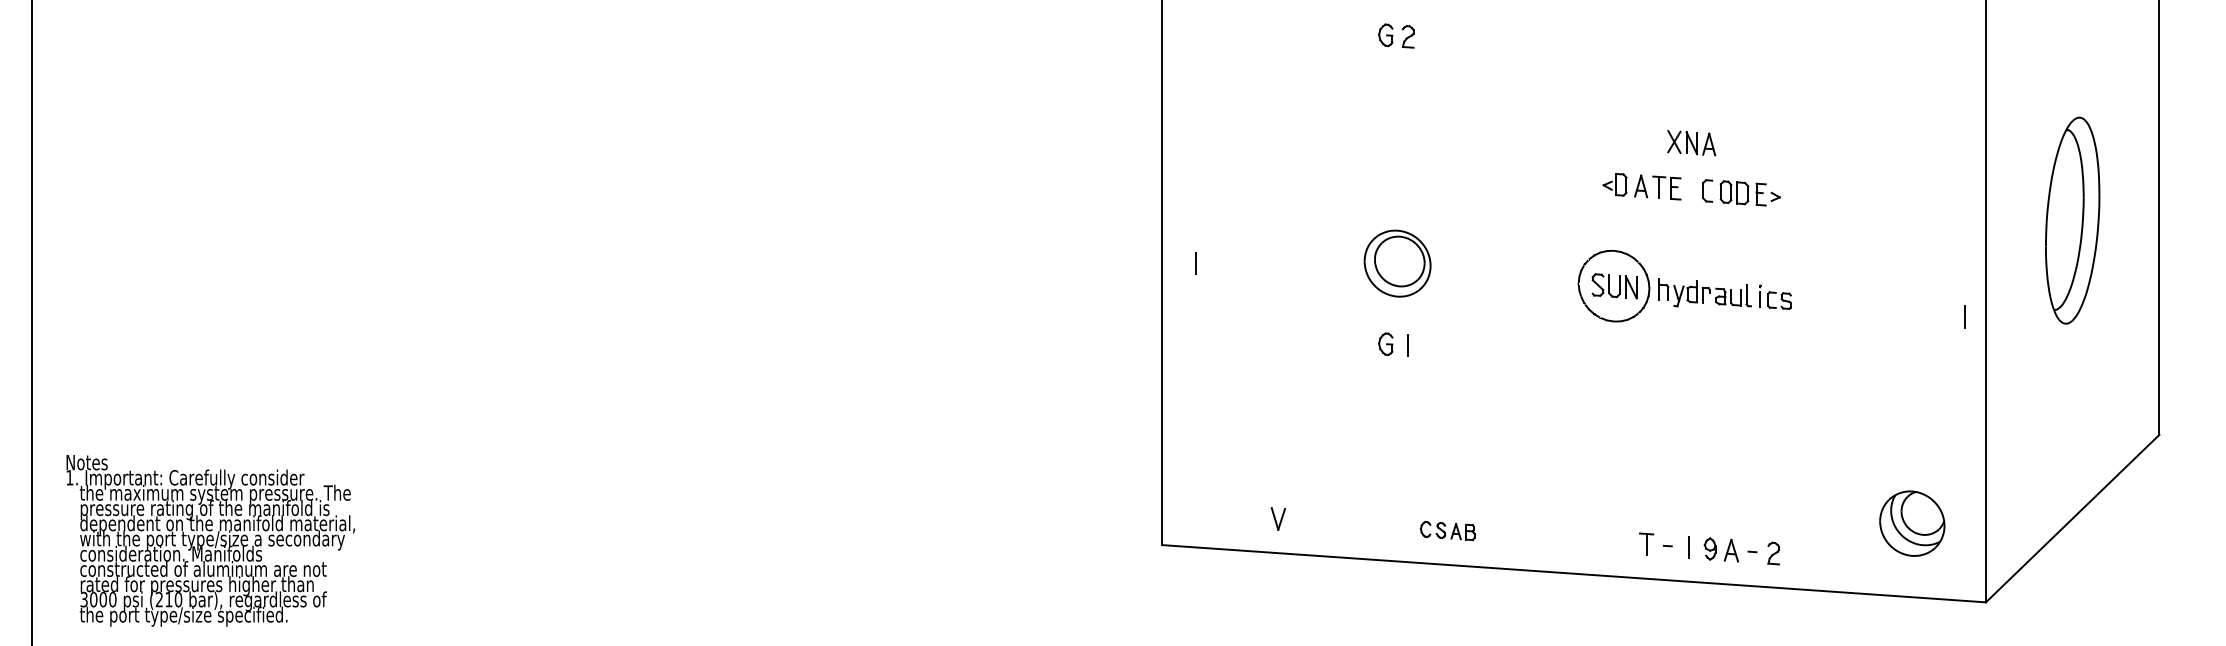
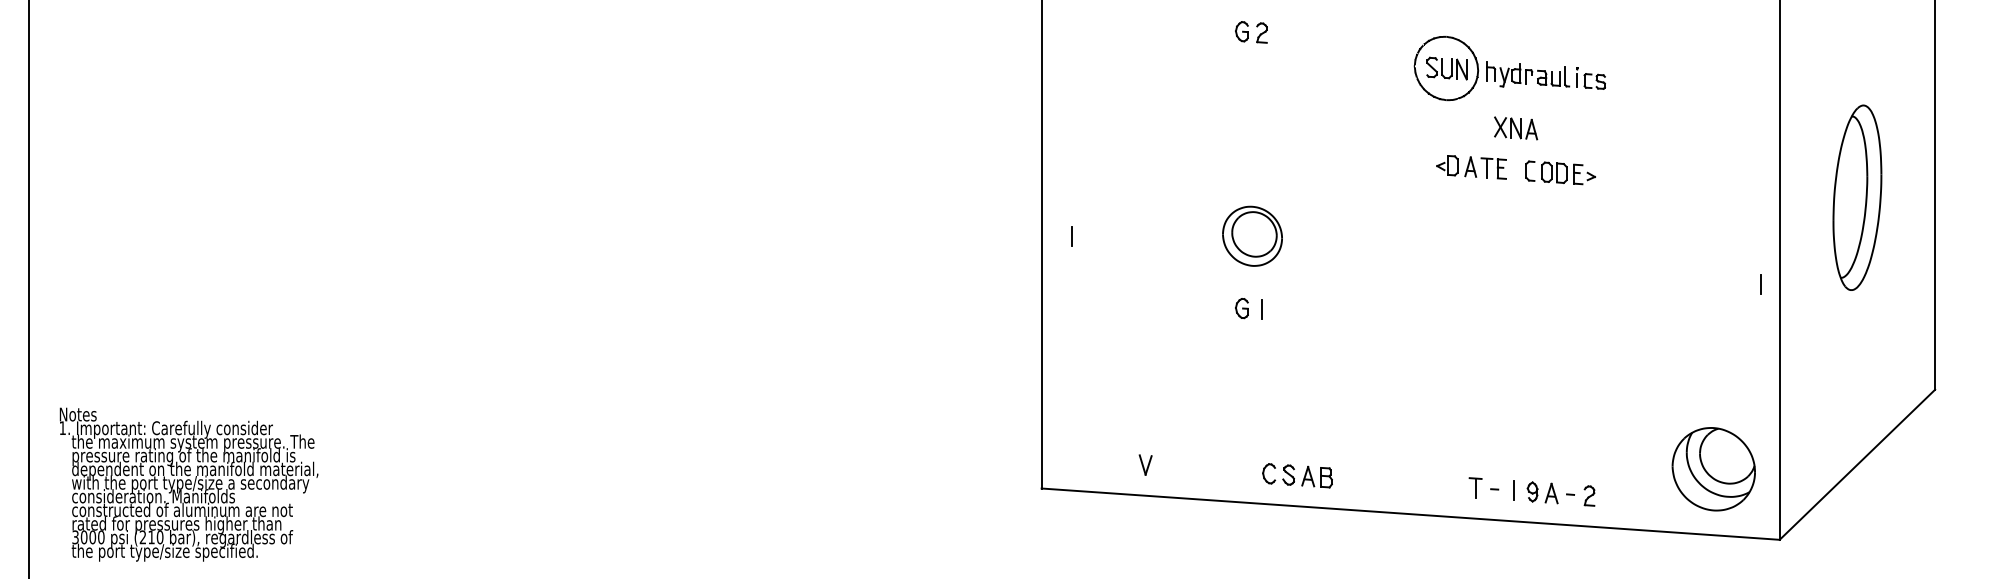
part: (1684, 286) -> (1509, 68), moved
part: (1912, 523) -> (1713, 469), size x1.43
part: (1447, 530) -> (1297, 475), size x1.43

